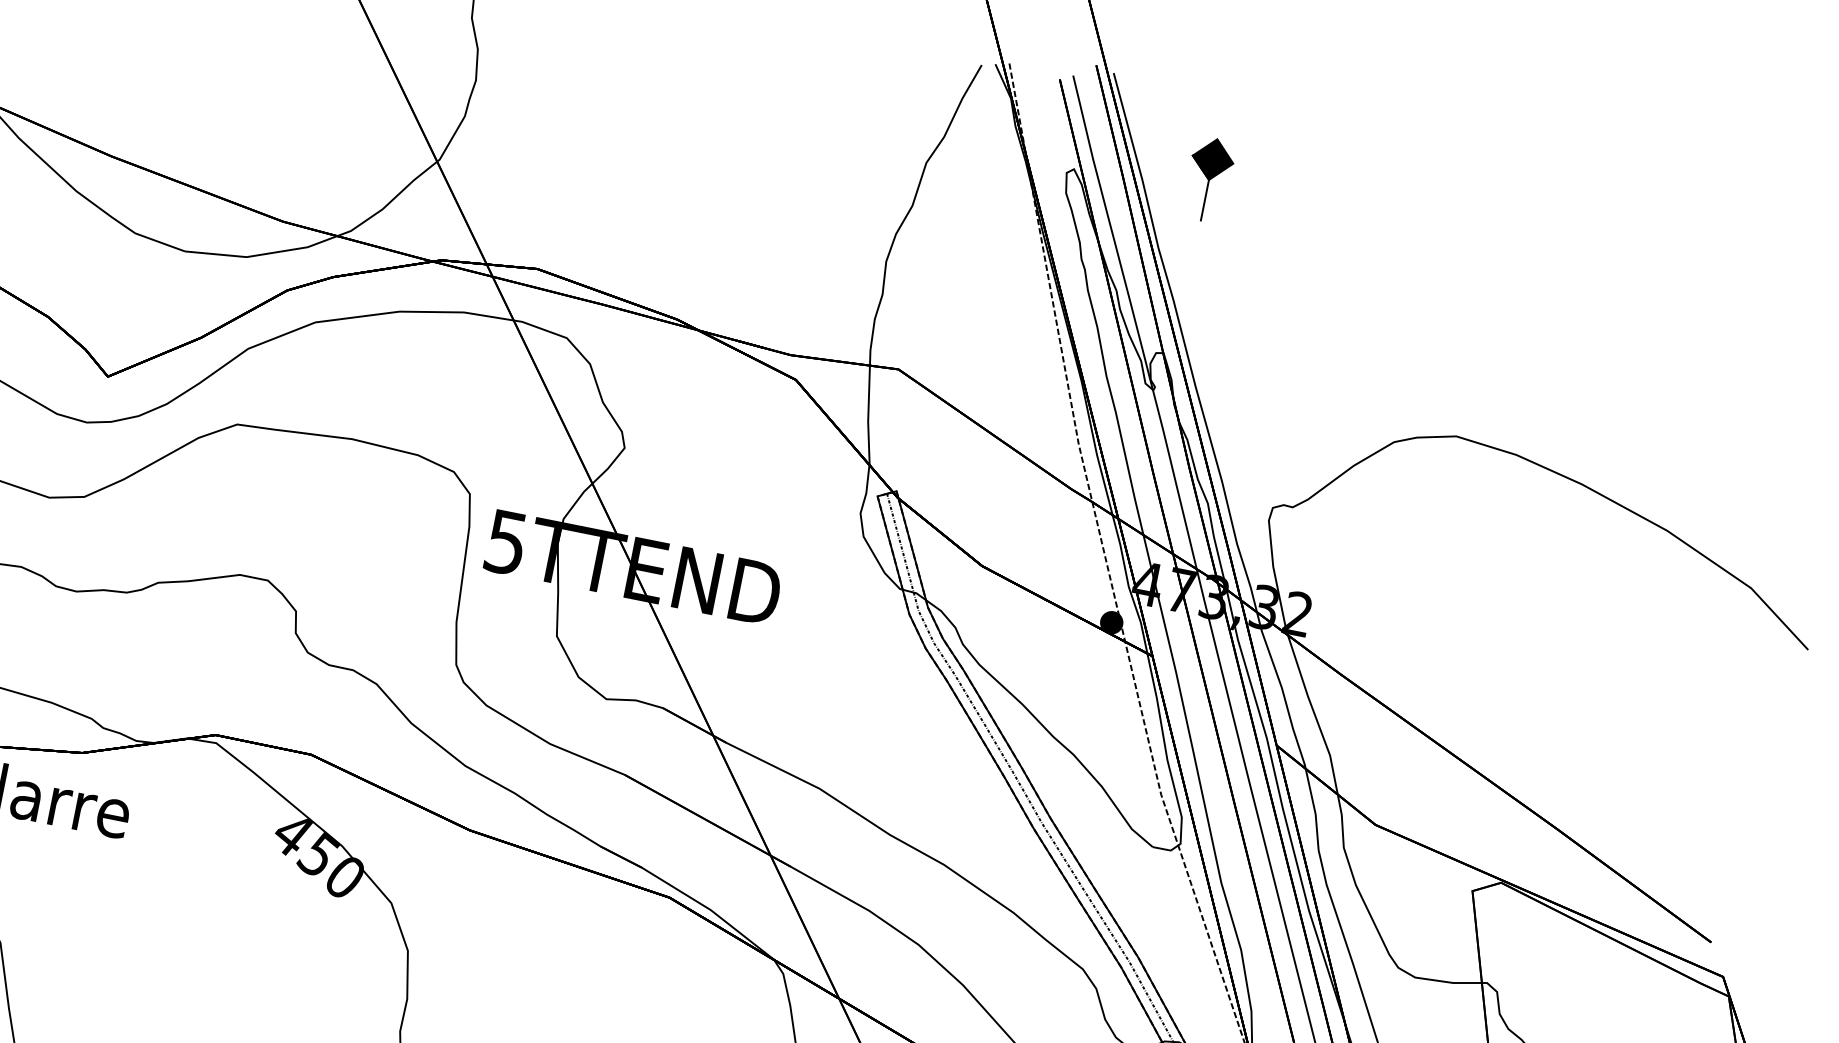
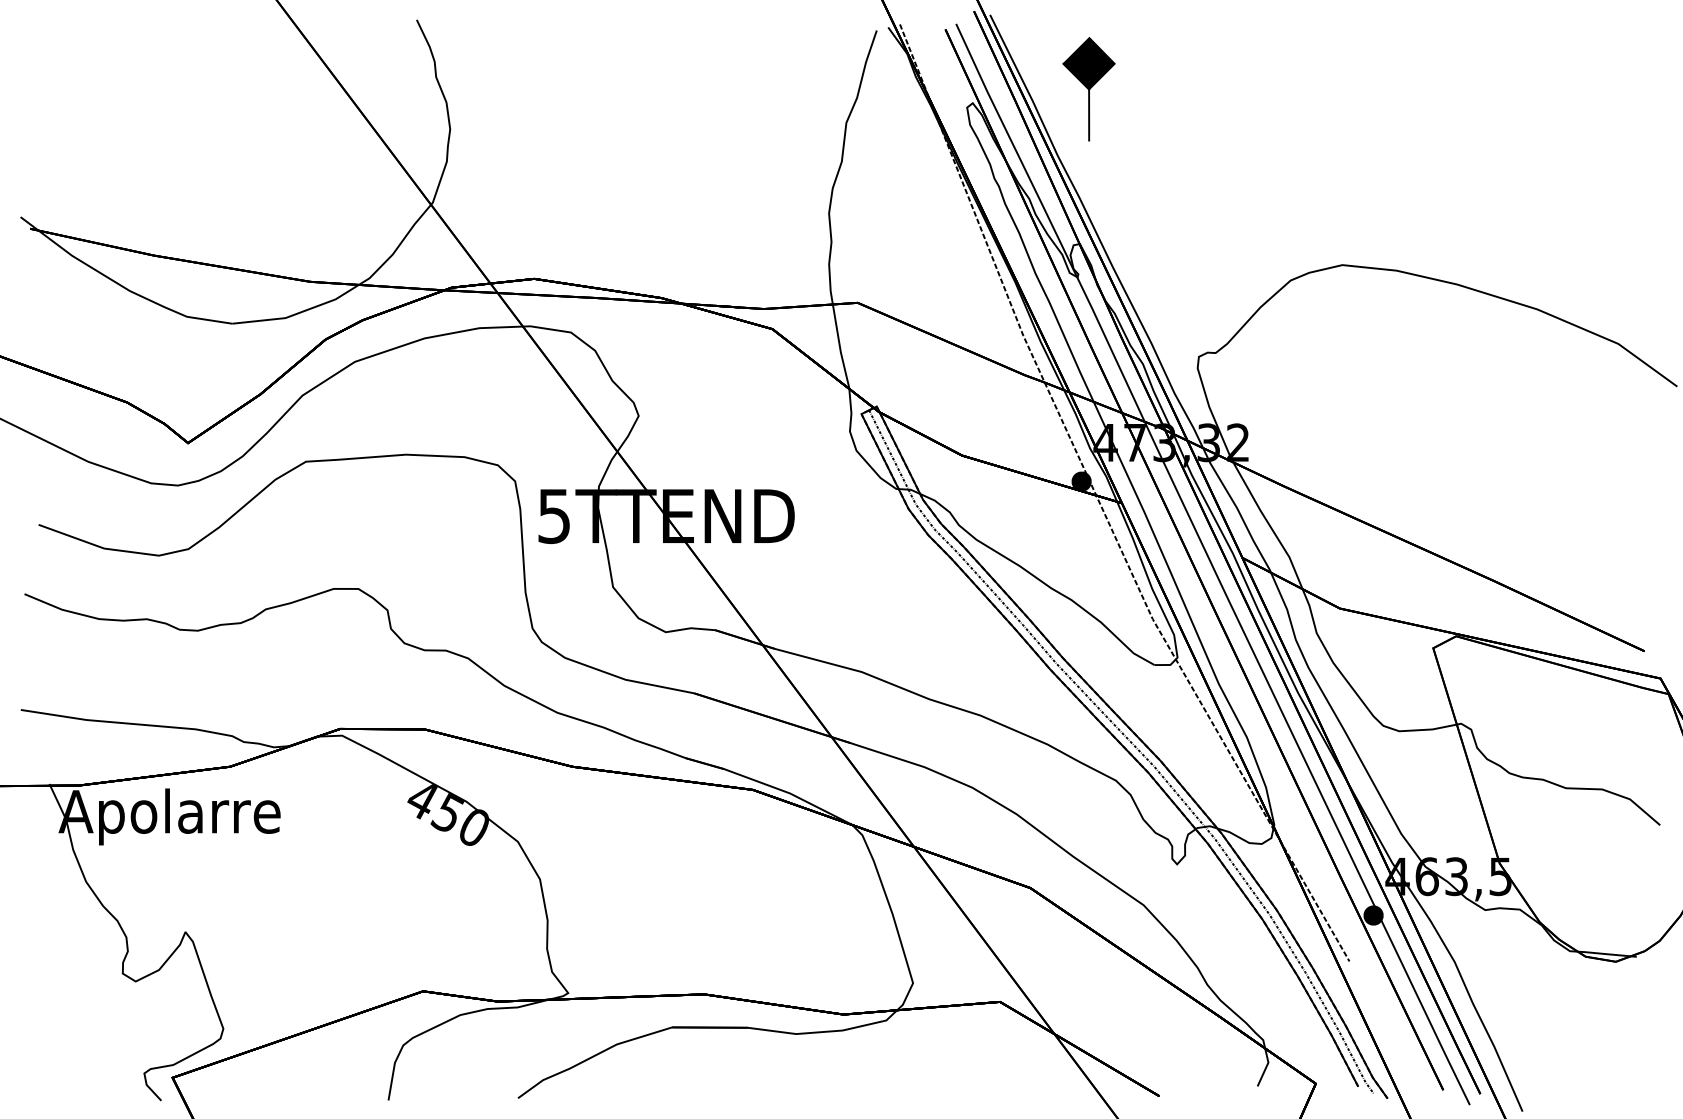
part: (1208, 179) -> (1088, 89), size x1.43

